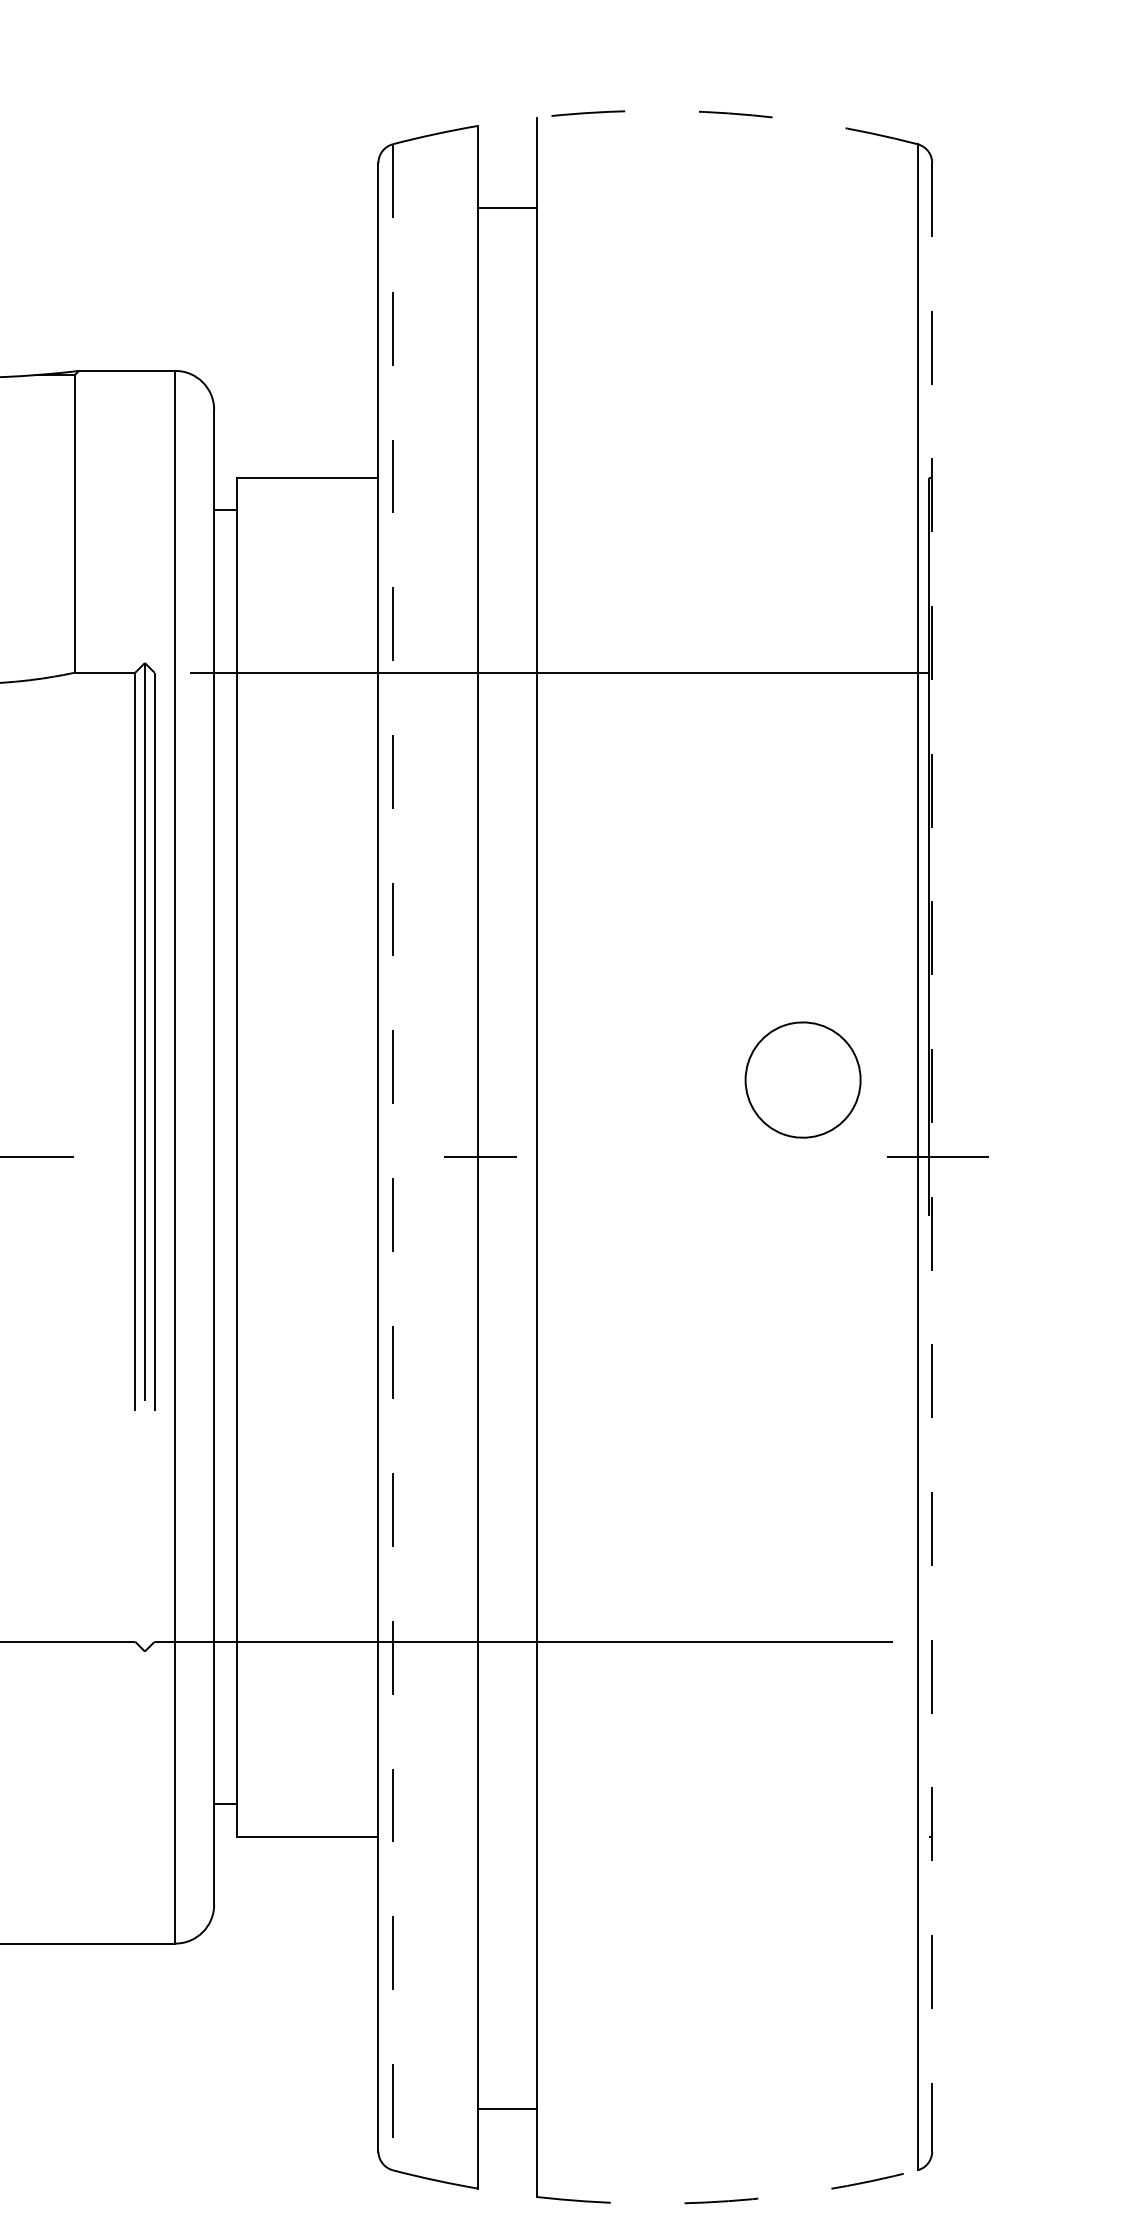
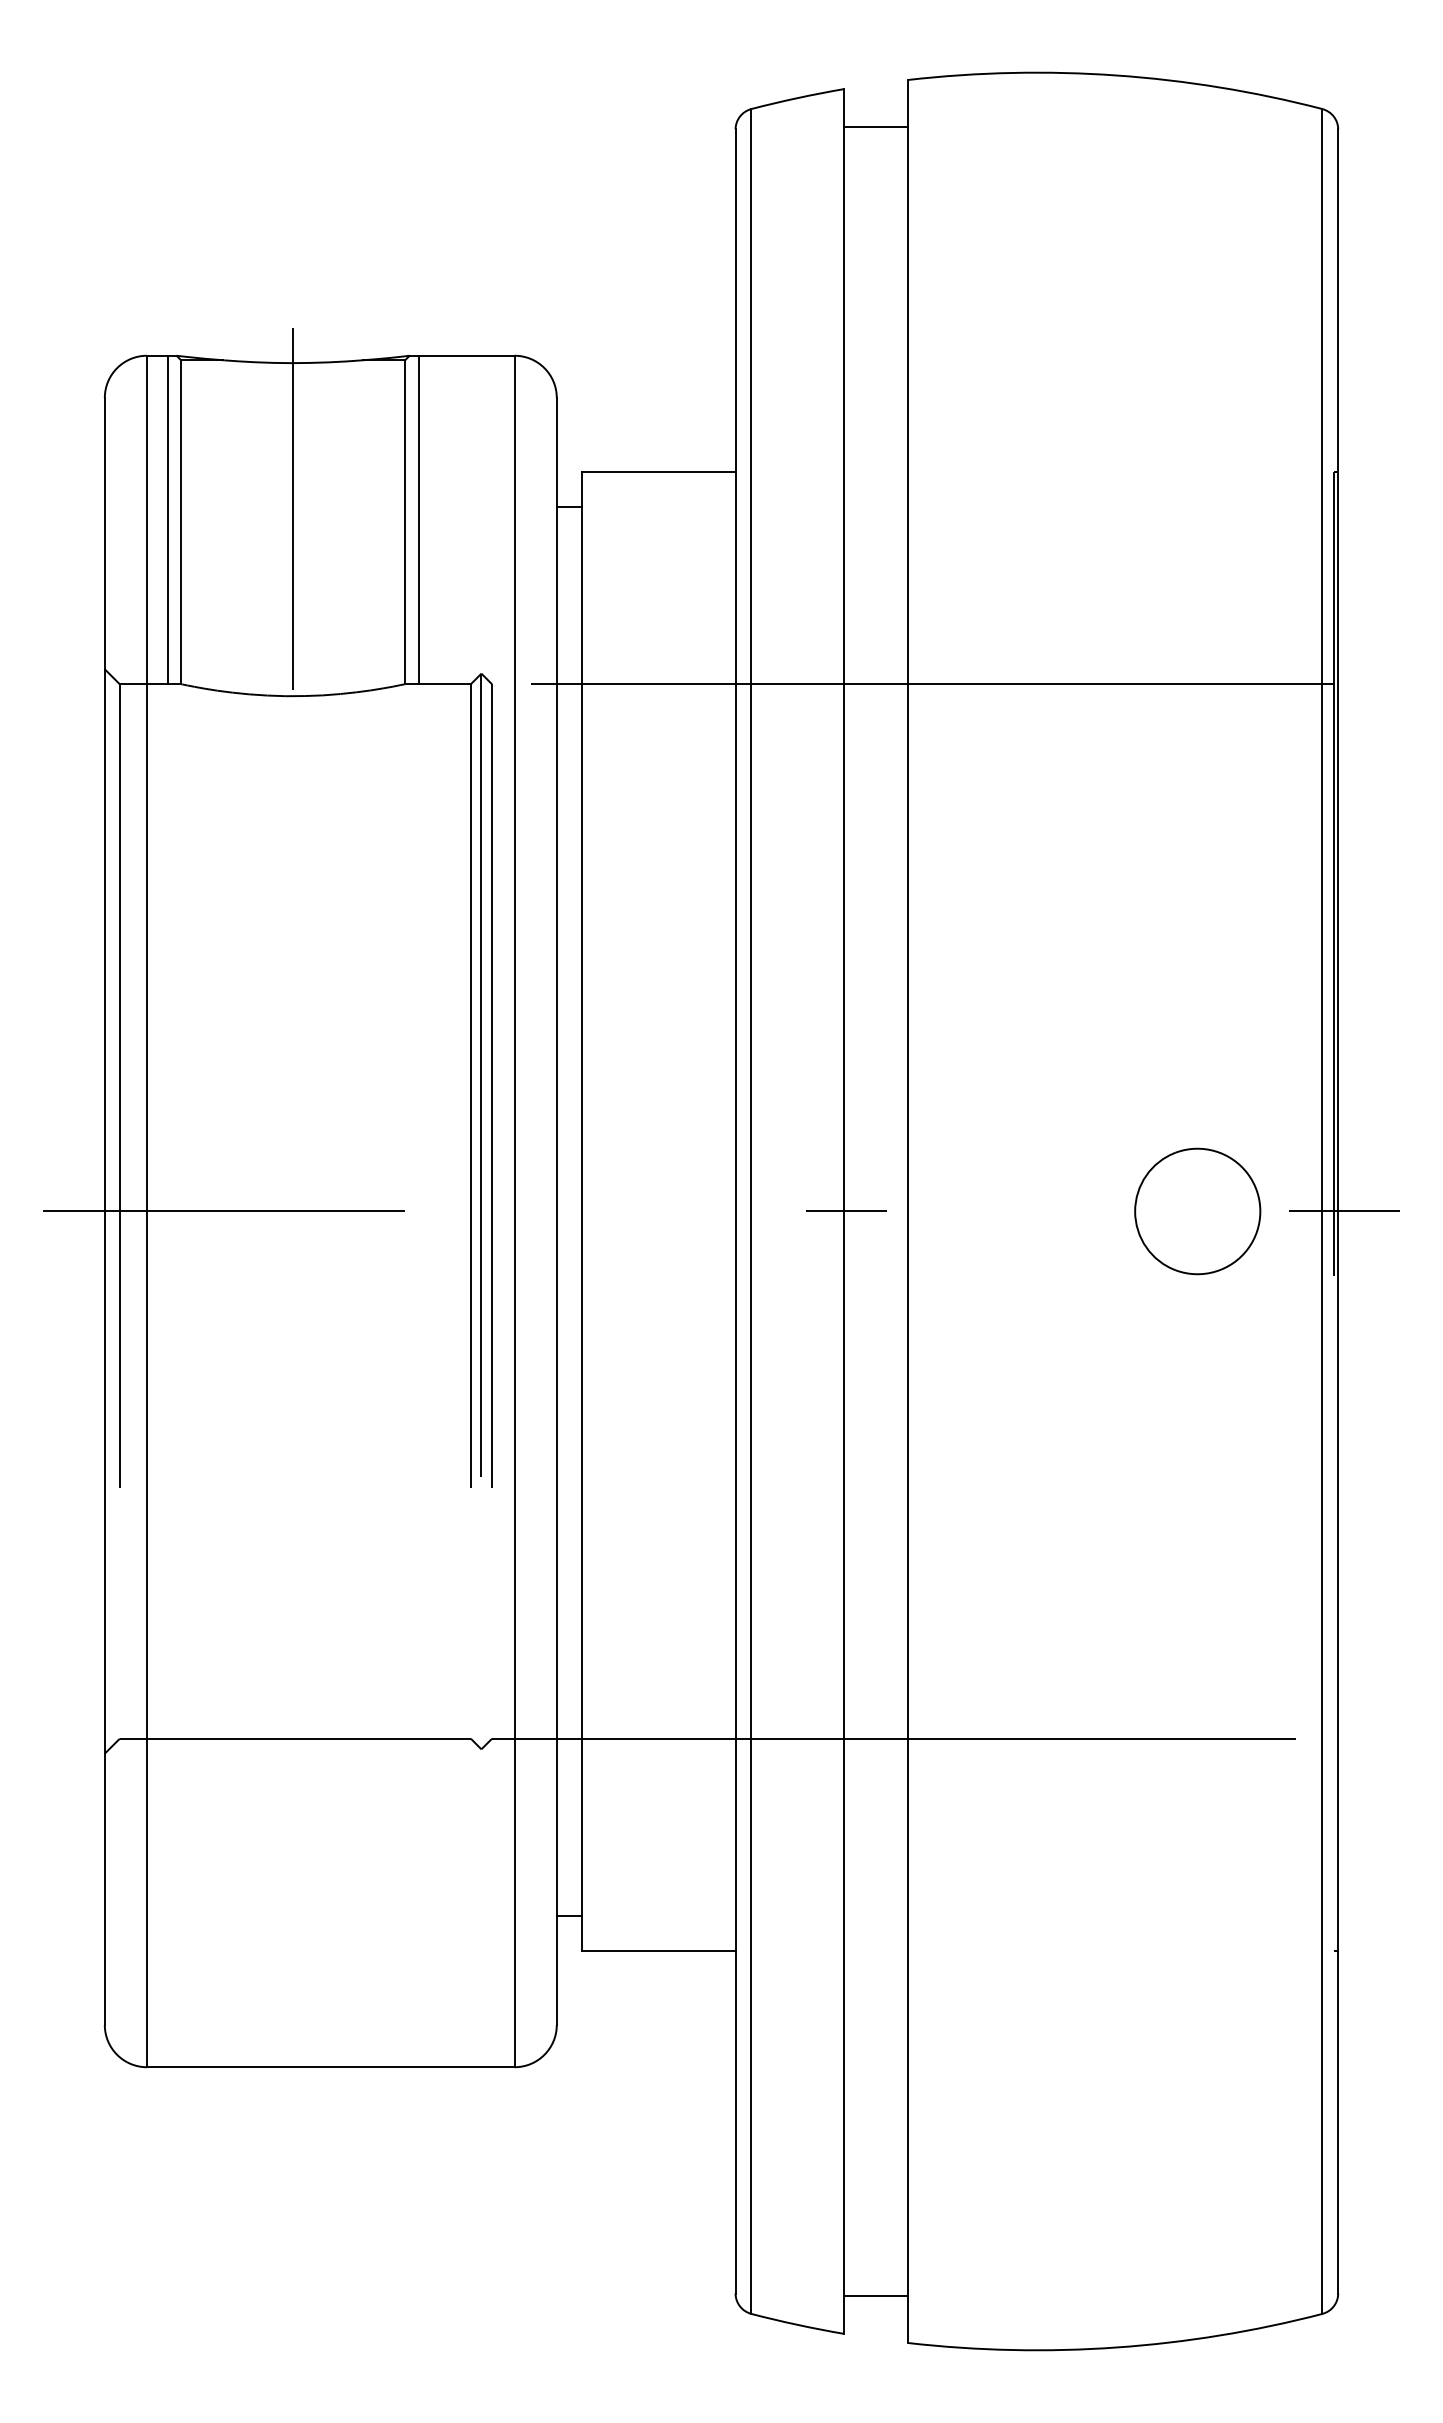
arc: (728, 113) -> (1116, 75), dashed -> solid
line: (507, 207) -> (876, 126), moved
line: (87, 521) -> (418, 519), added
part: (802, 1080) -> (1197, 1211), moved
line: (393, 1157) -> (751, 1211), dashed -> solid
line: (932, 1157) -> (1338, 1211), dashed -> solid
line: (507, 2109) -> (876, 2296), moved
arc: (728, 2201) -> (1116, 2347), dashed -> solid

